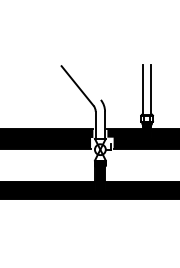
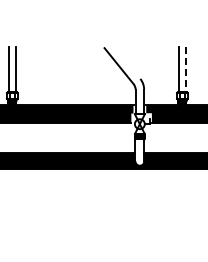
line: (151, 89) -> (186, 69), solid -> dashed
fill: (99, 180) -> (139, 152), removed

